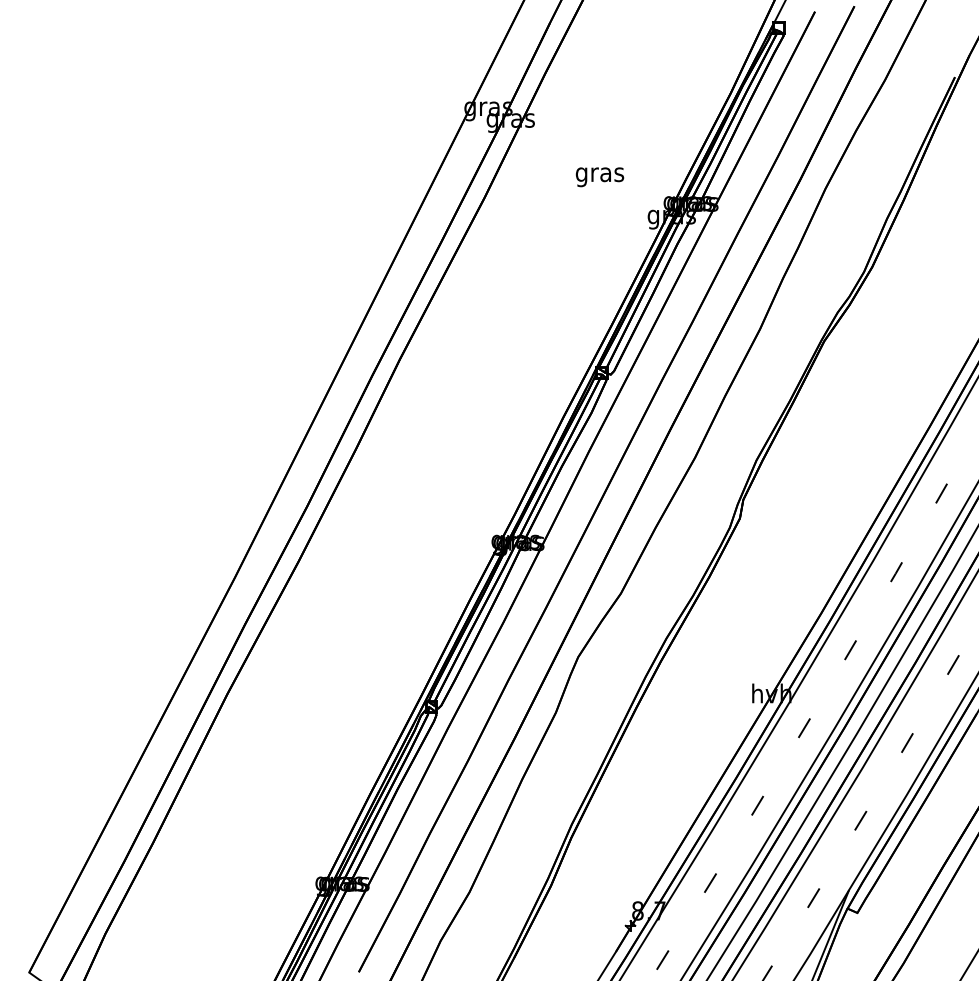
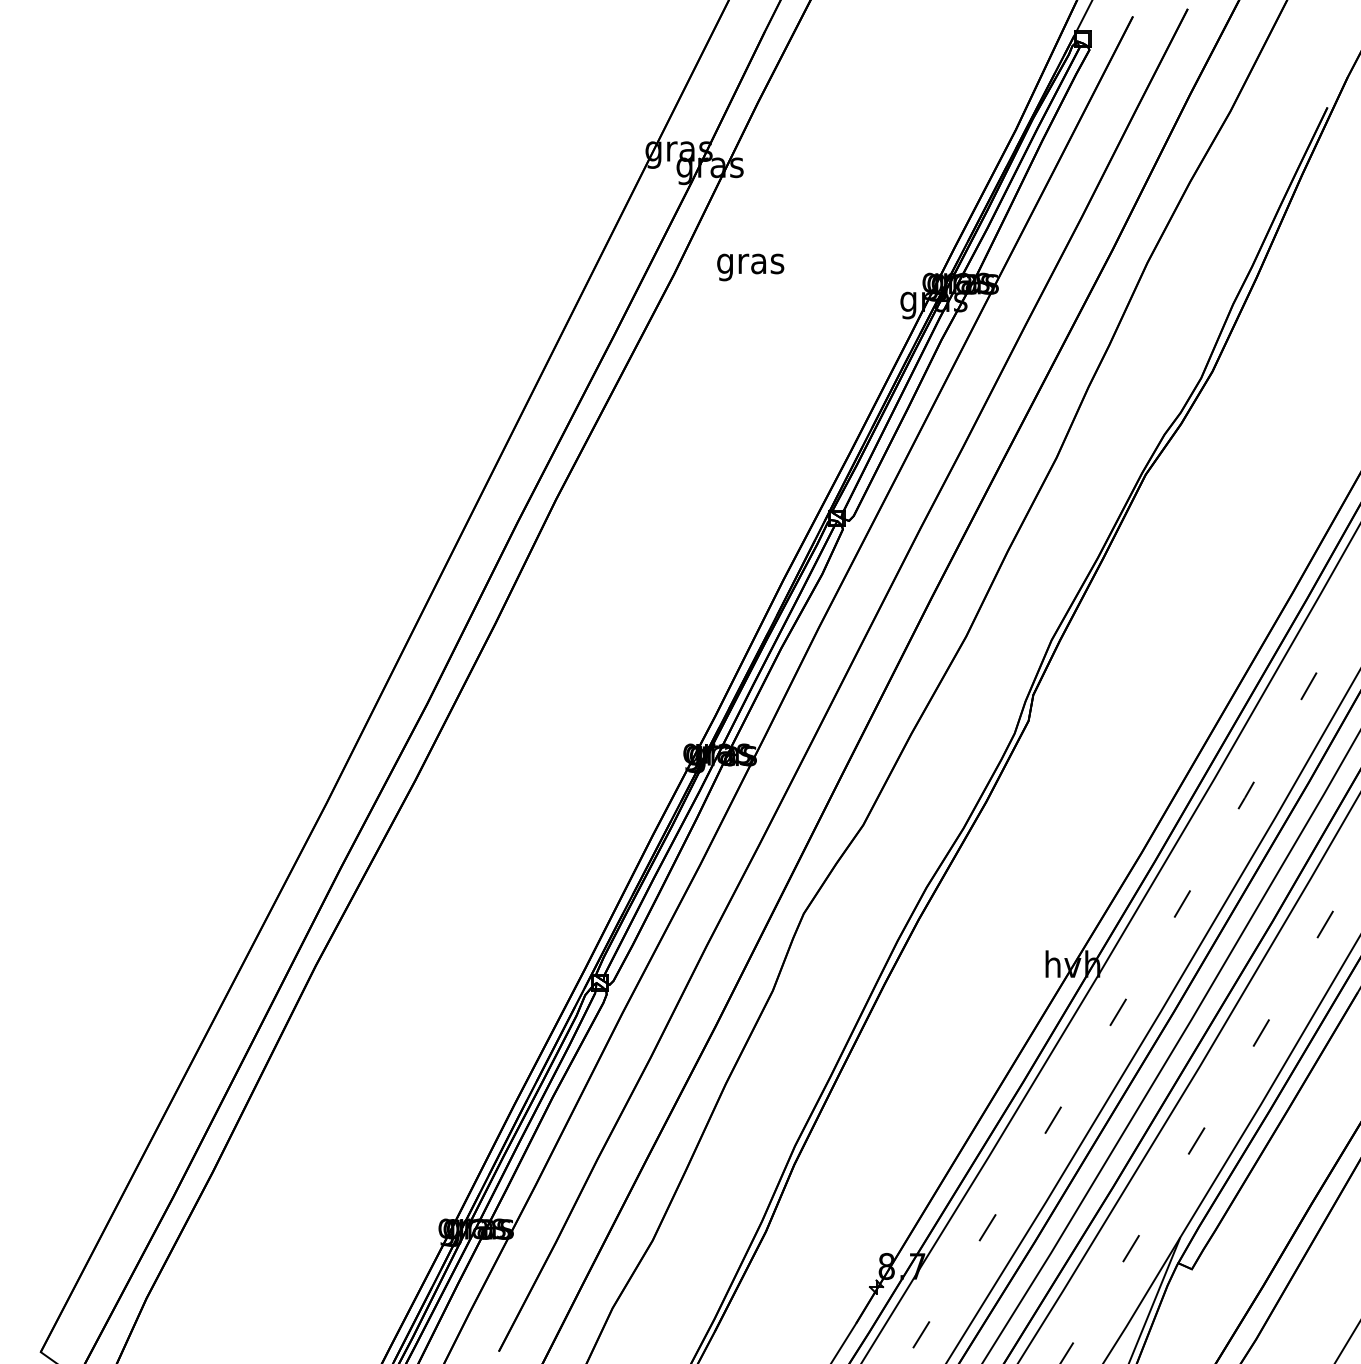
text: (599, 177) -> (750, 267), moved

